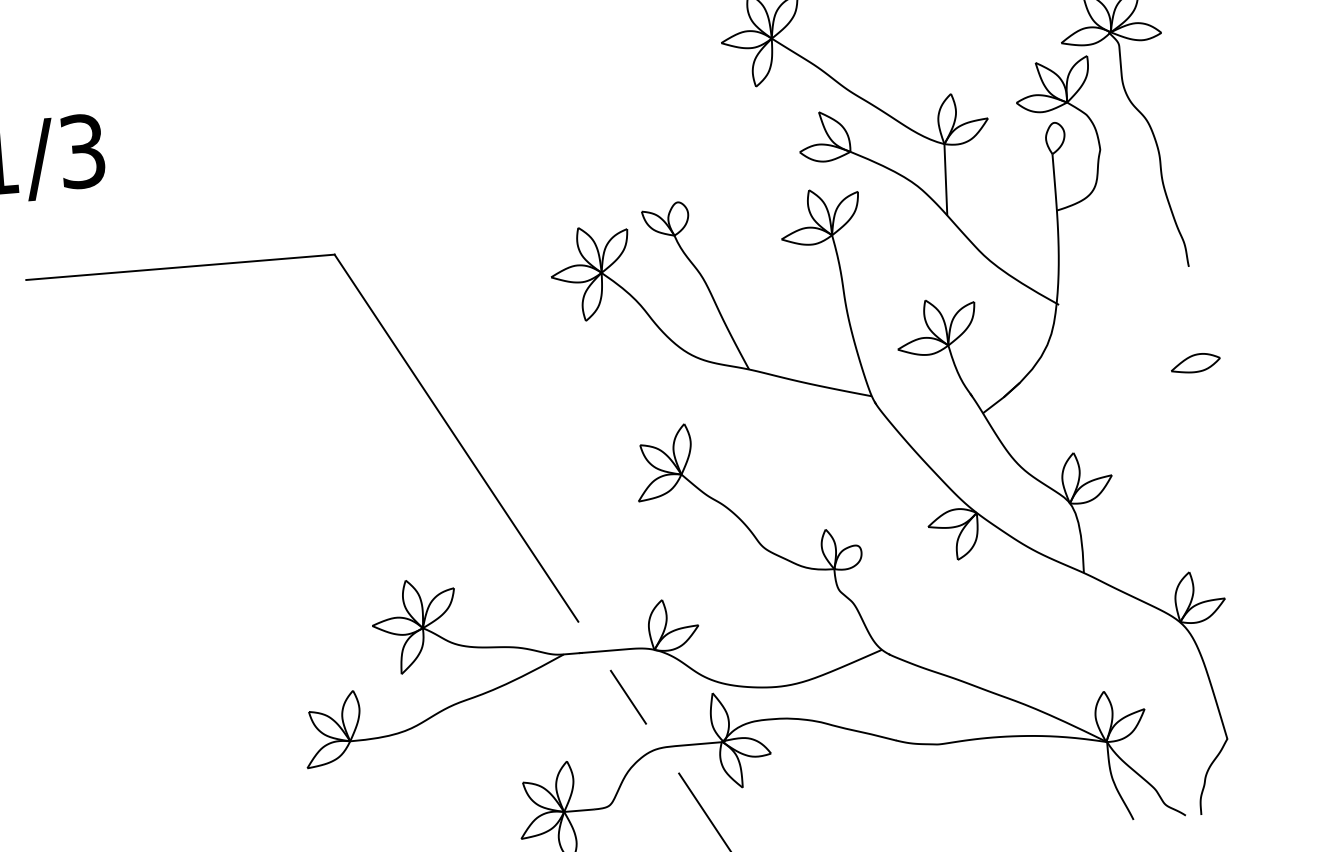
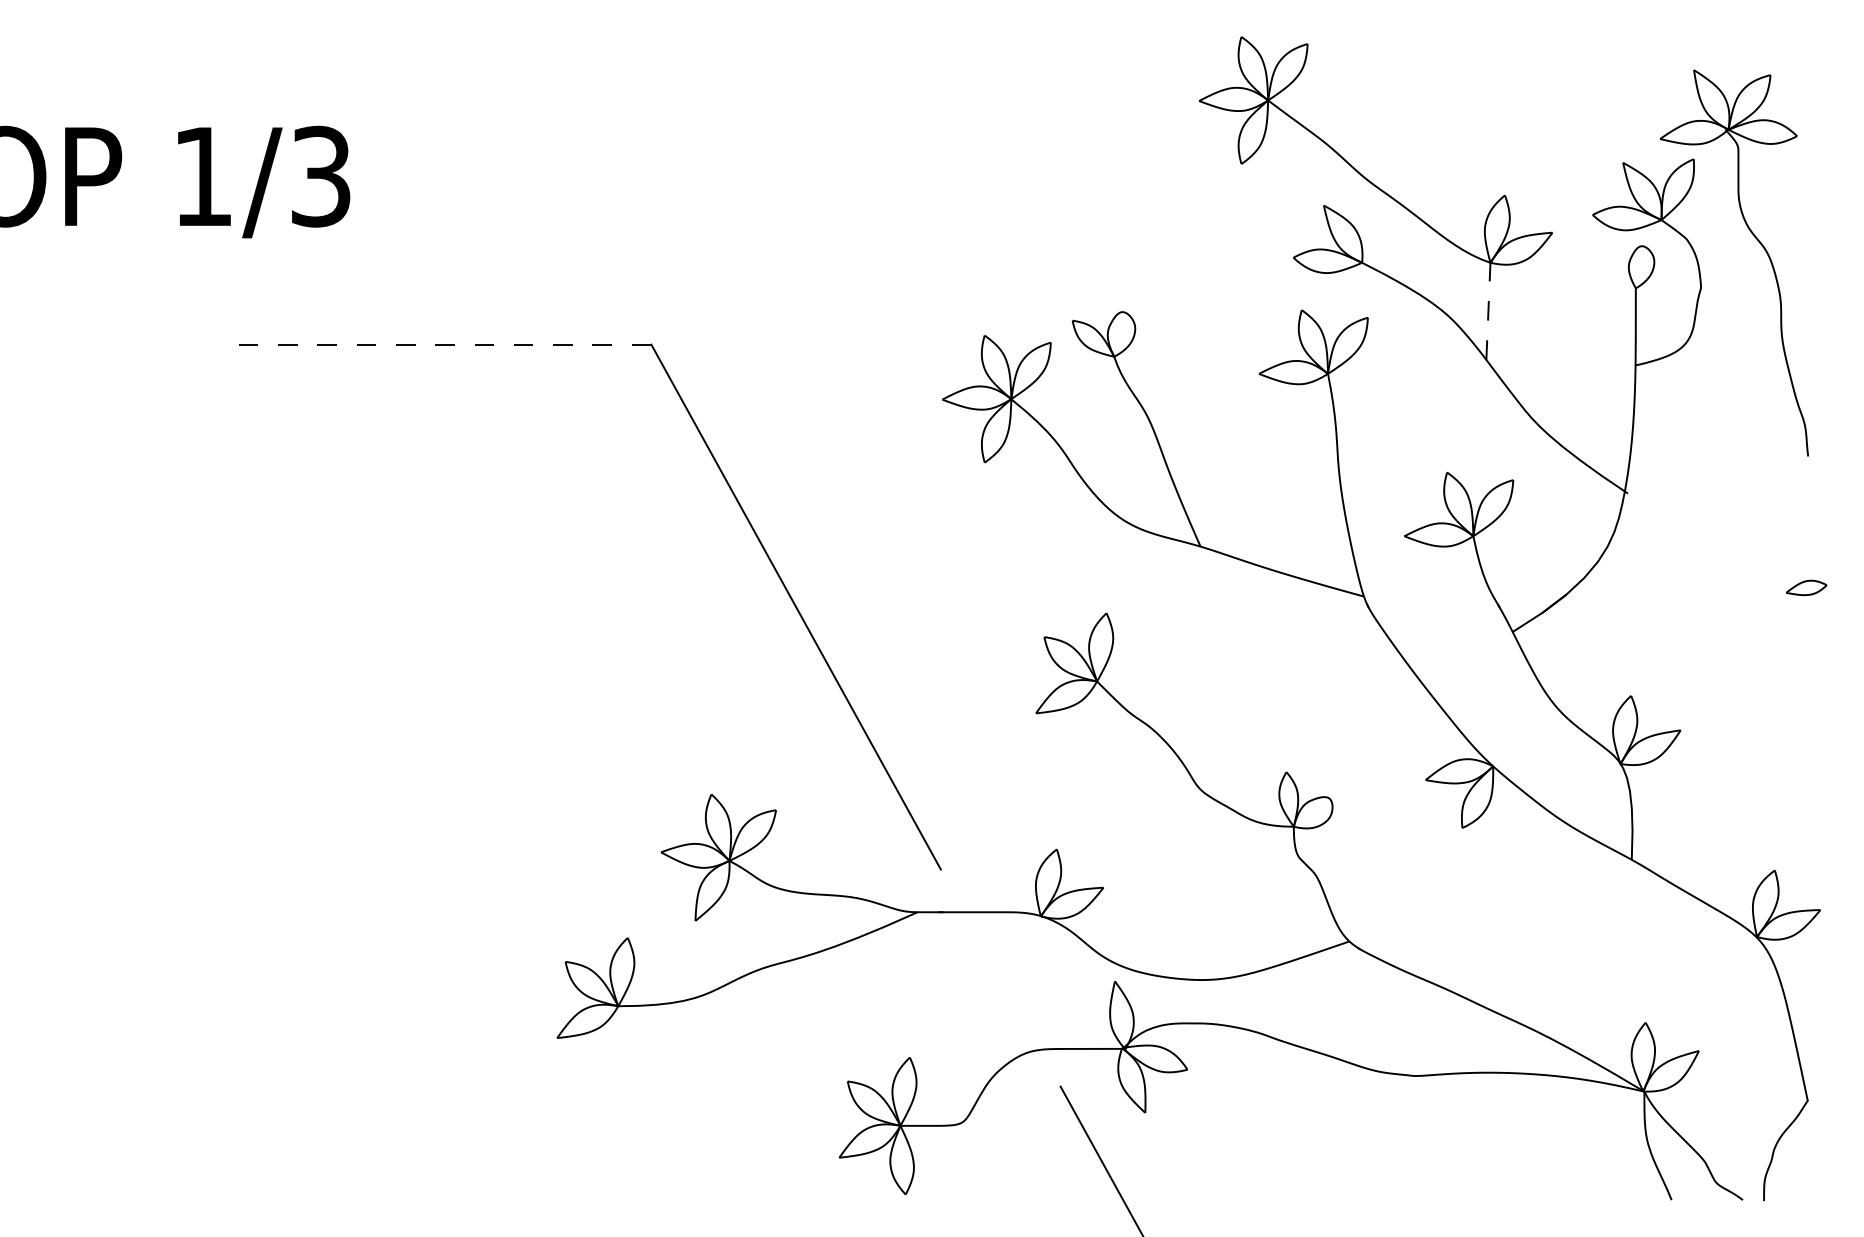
line: (945, 179) -> (1488, 311), solid -> dashed
line: (180, 267) -> (440, 344), solid -> dashed
part: (1195, 362) -> (1806, 587), size x0.6
line: (628, 697) -> (1000, 977), removed

